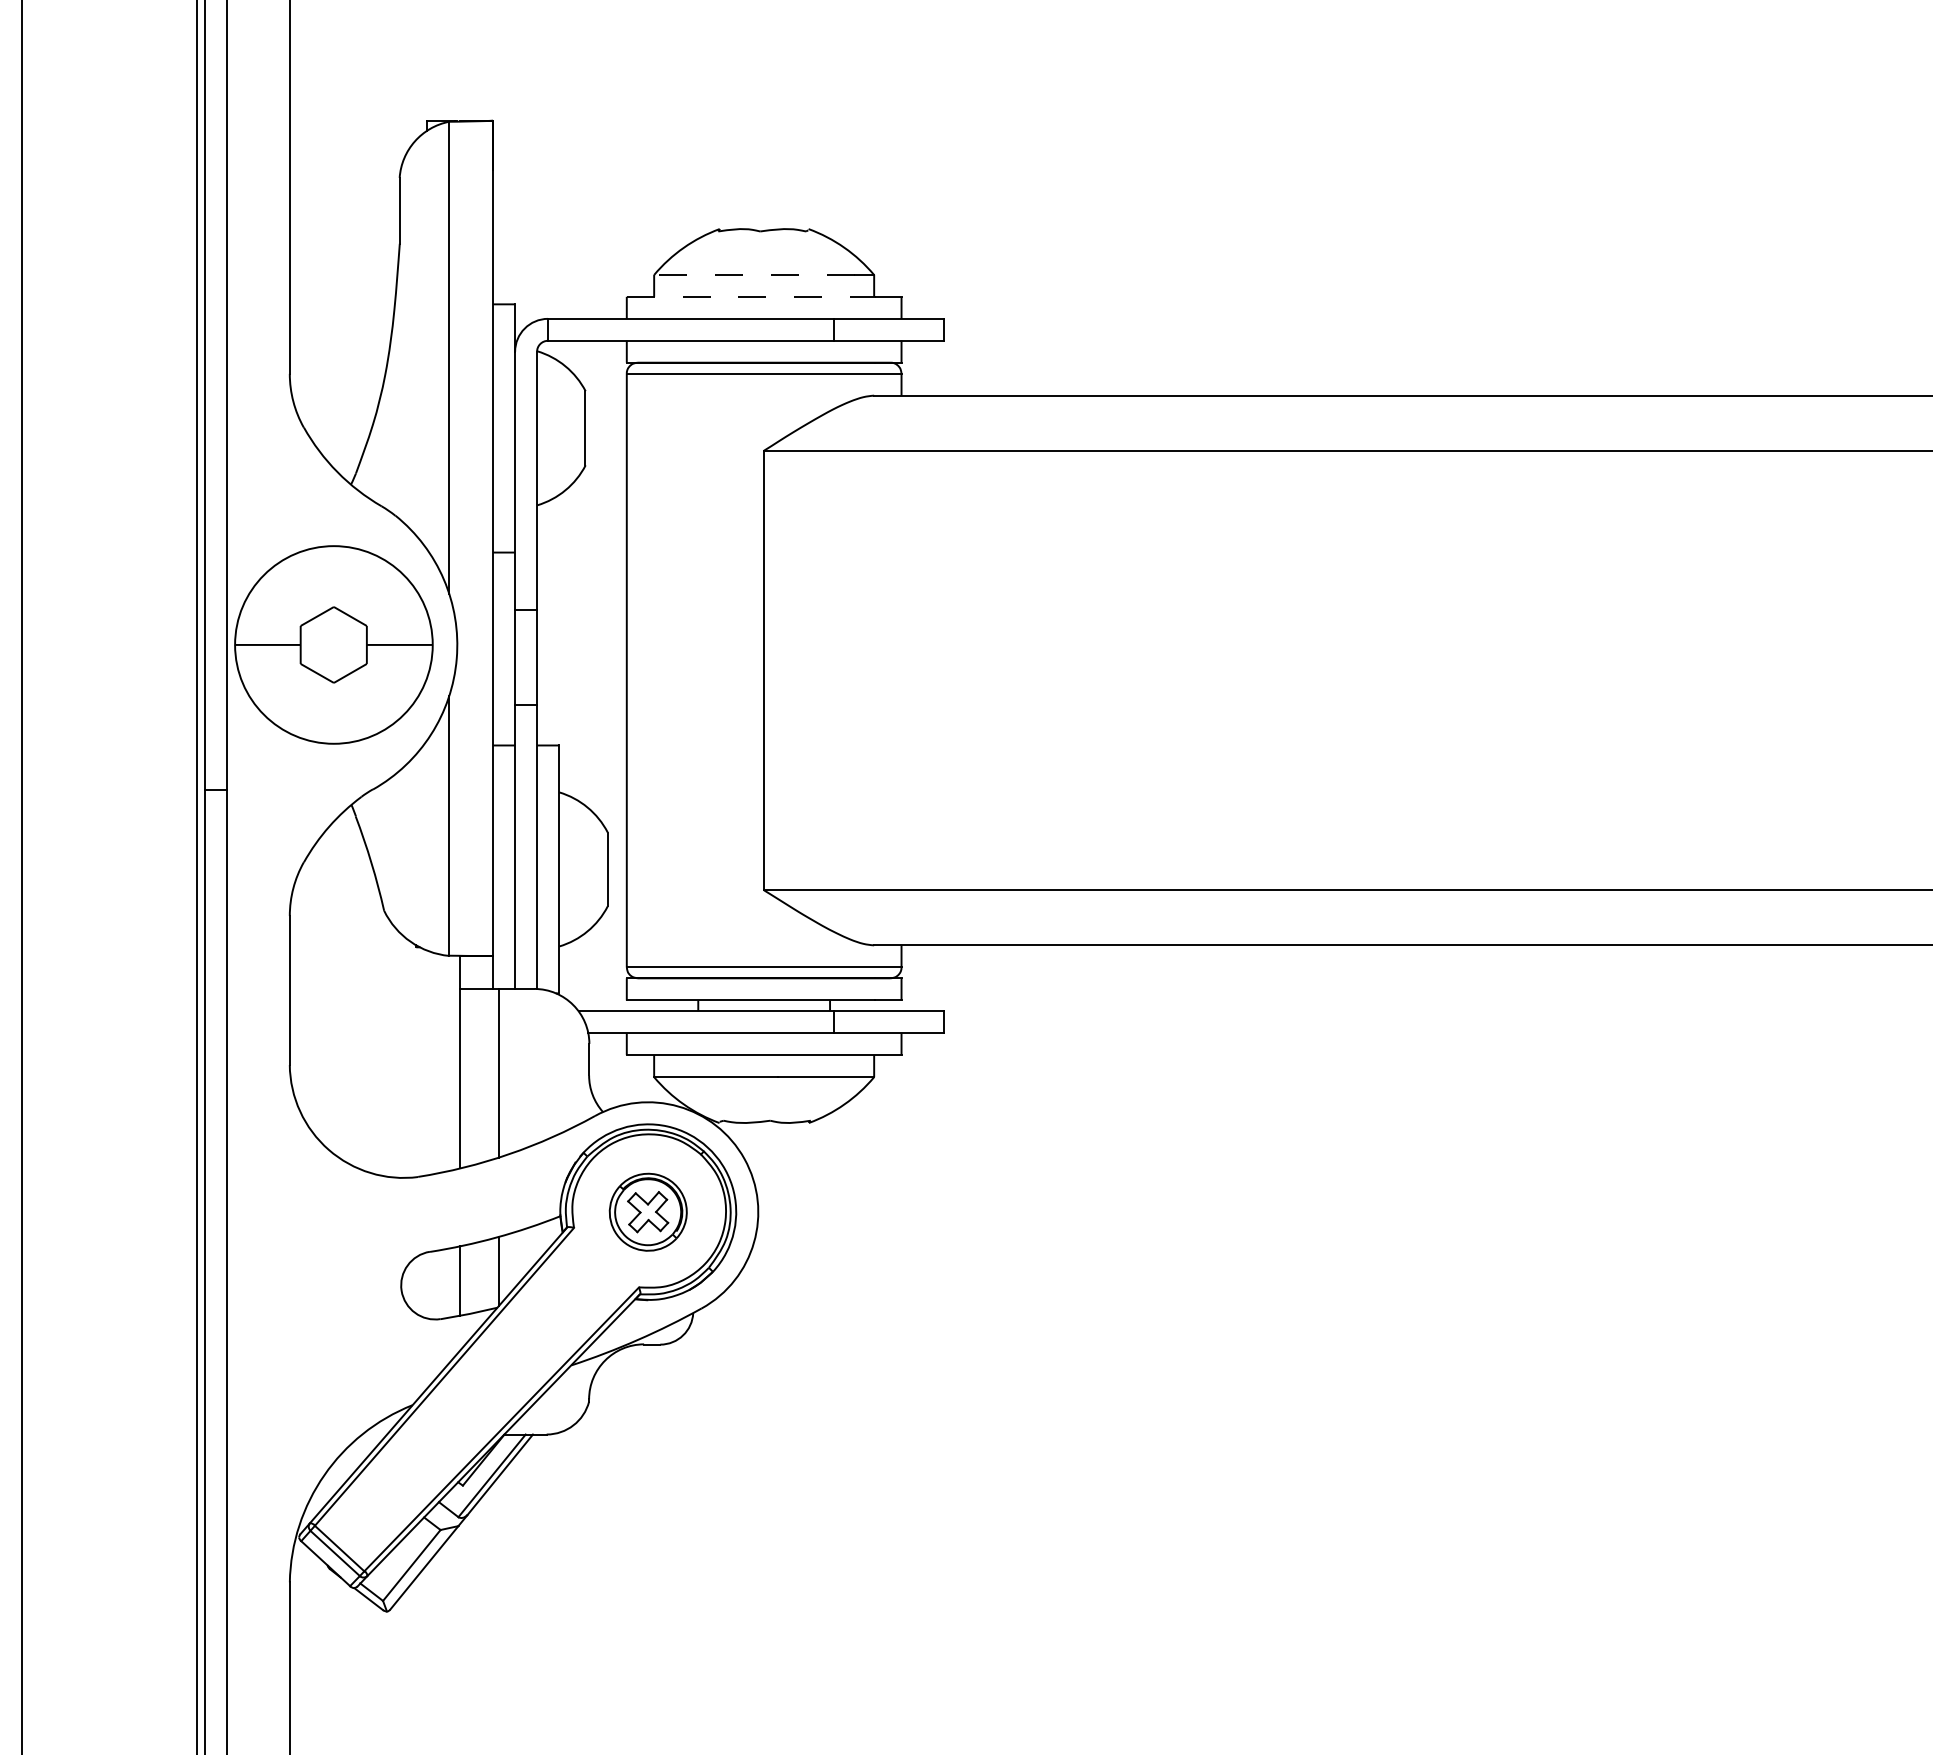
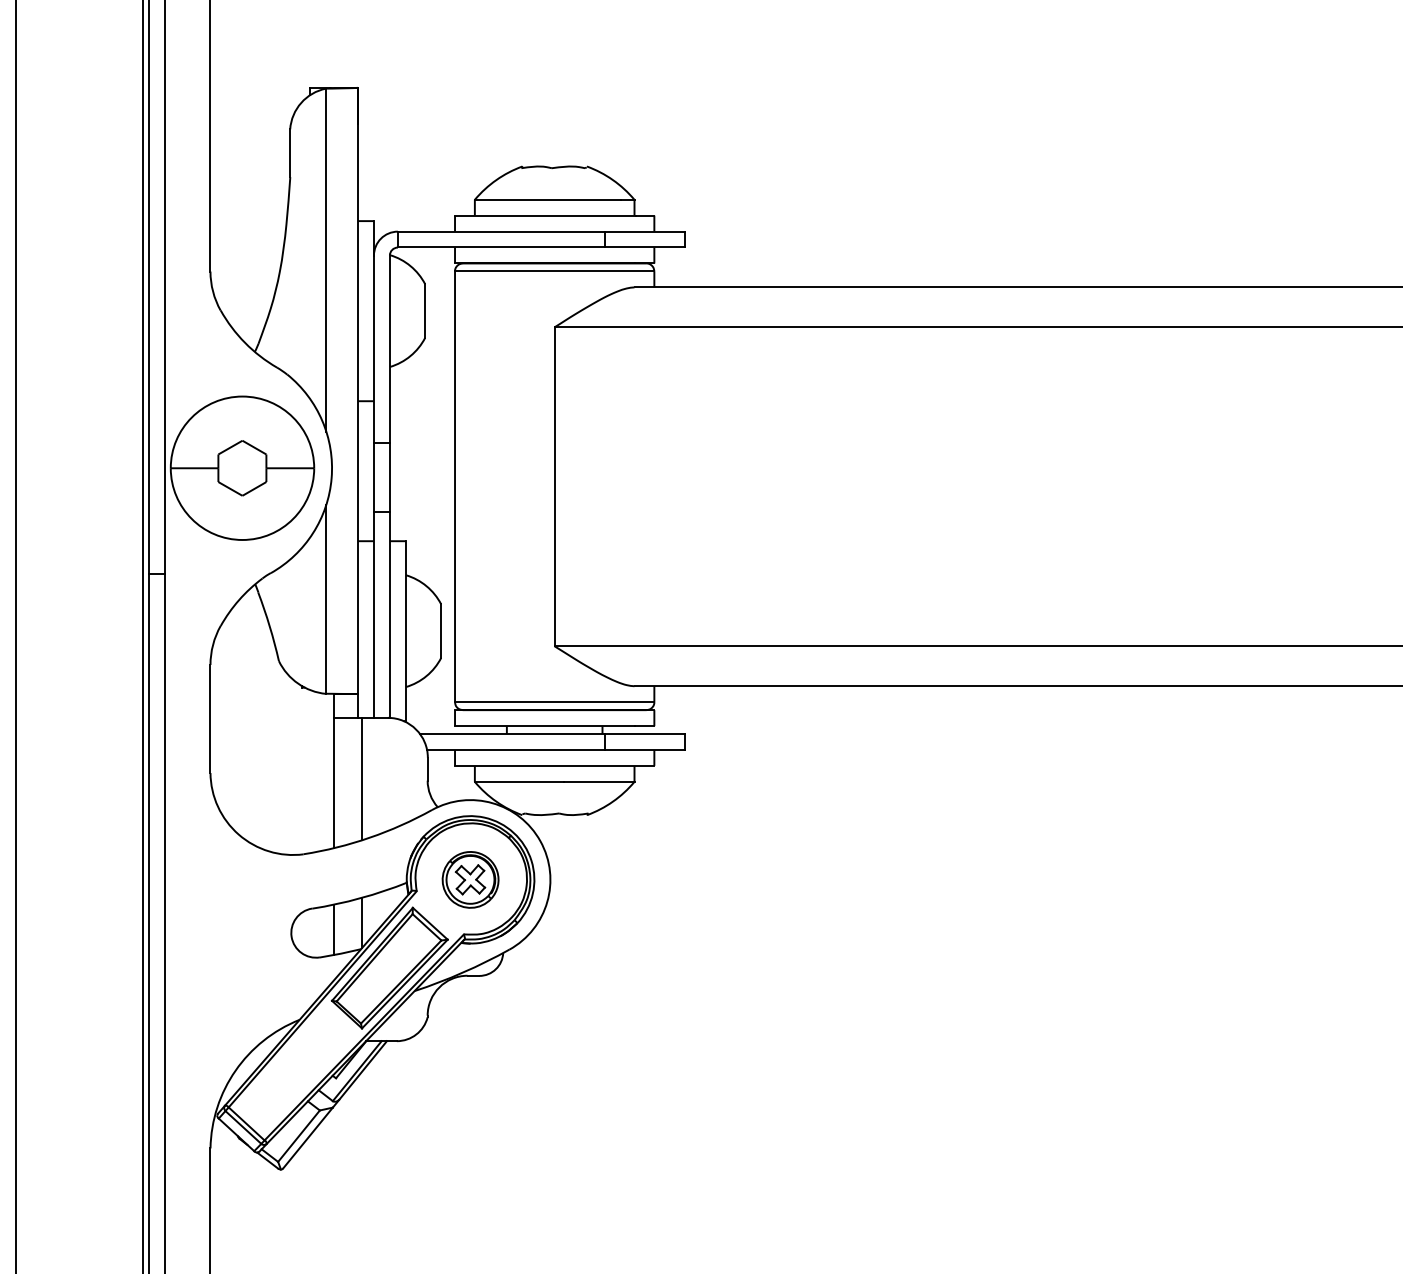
line: (754, 274) -> (547, 199), dashed -> solid
line: (751, 296) -> (545, 215), dashed -> solid
part: (536, 1333) -> (389, 967), added

